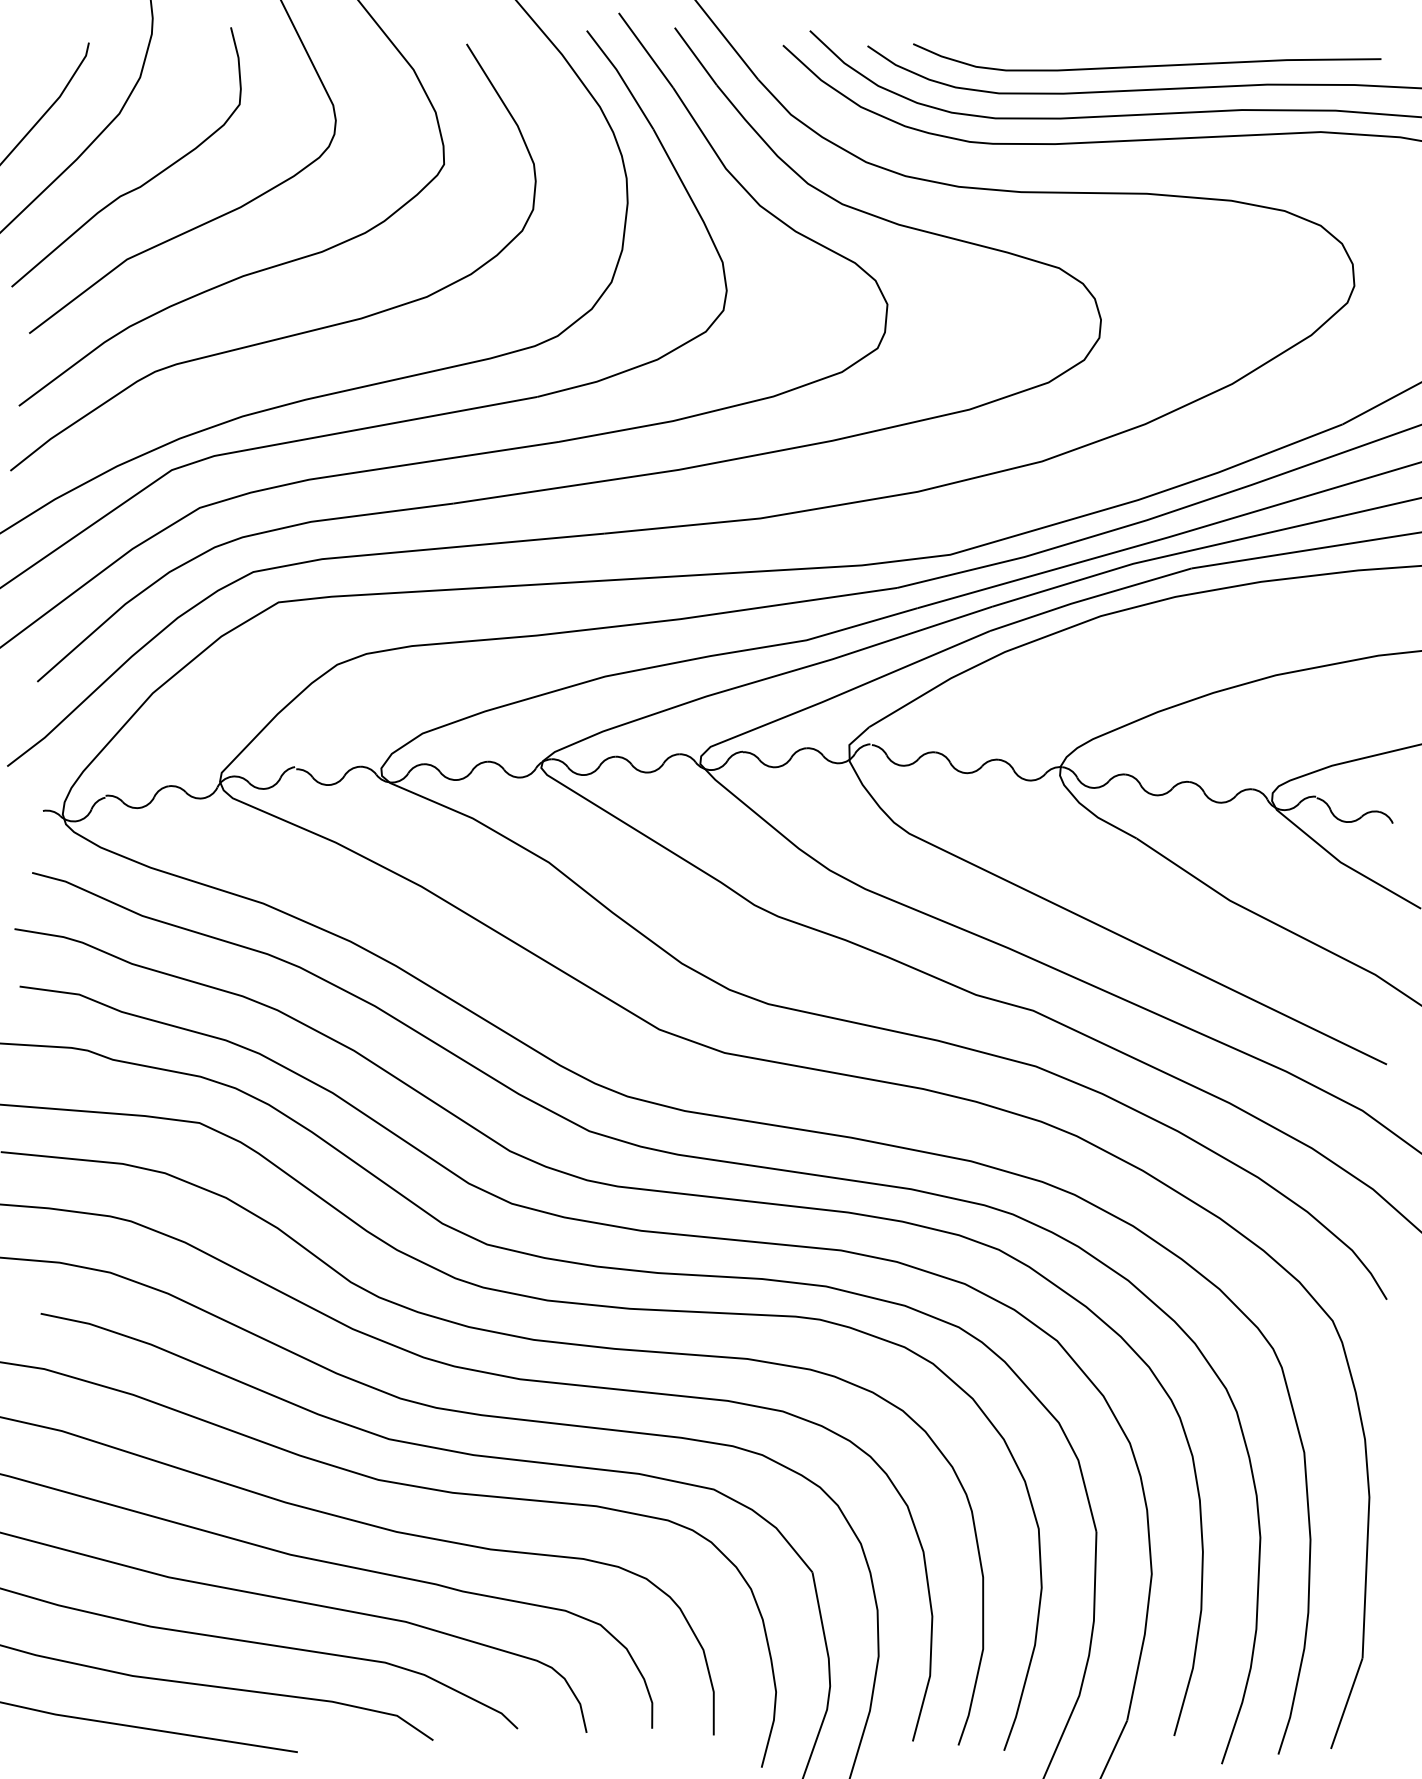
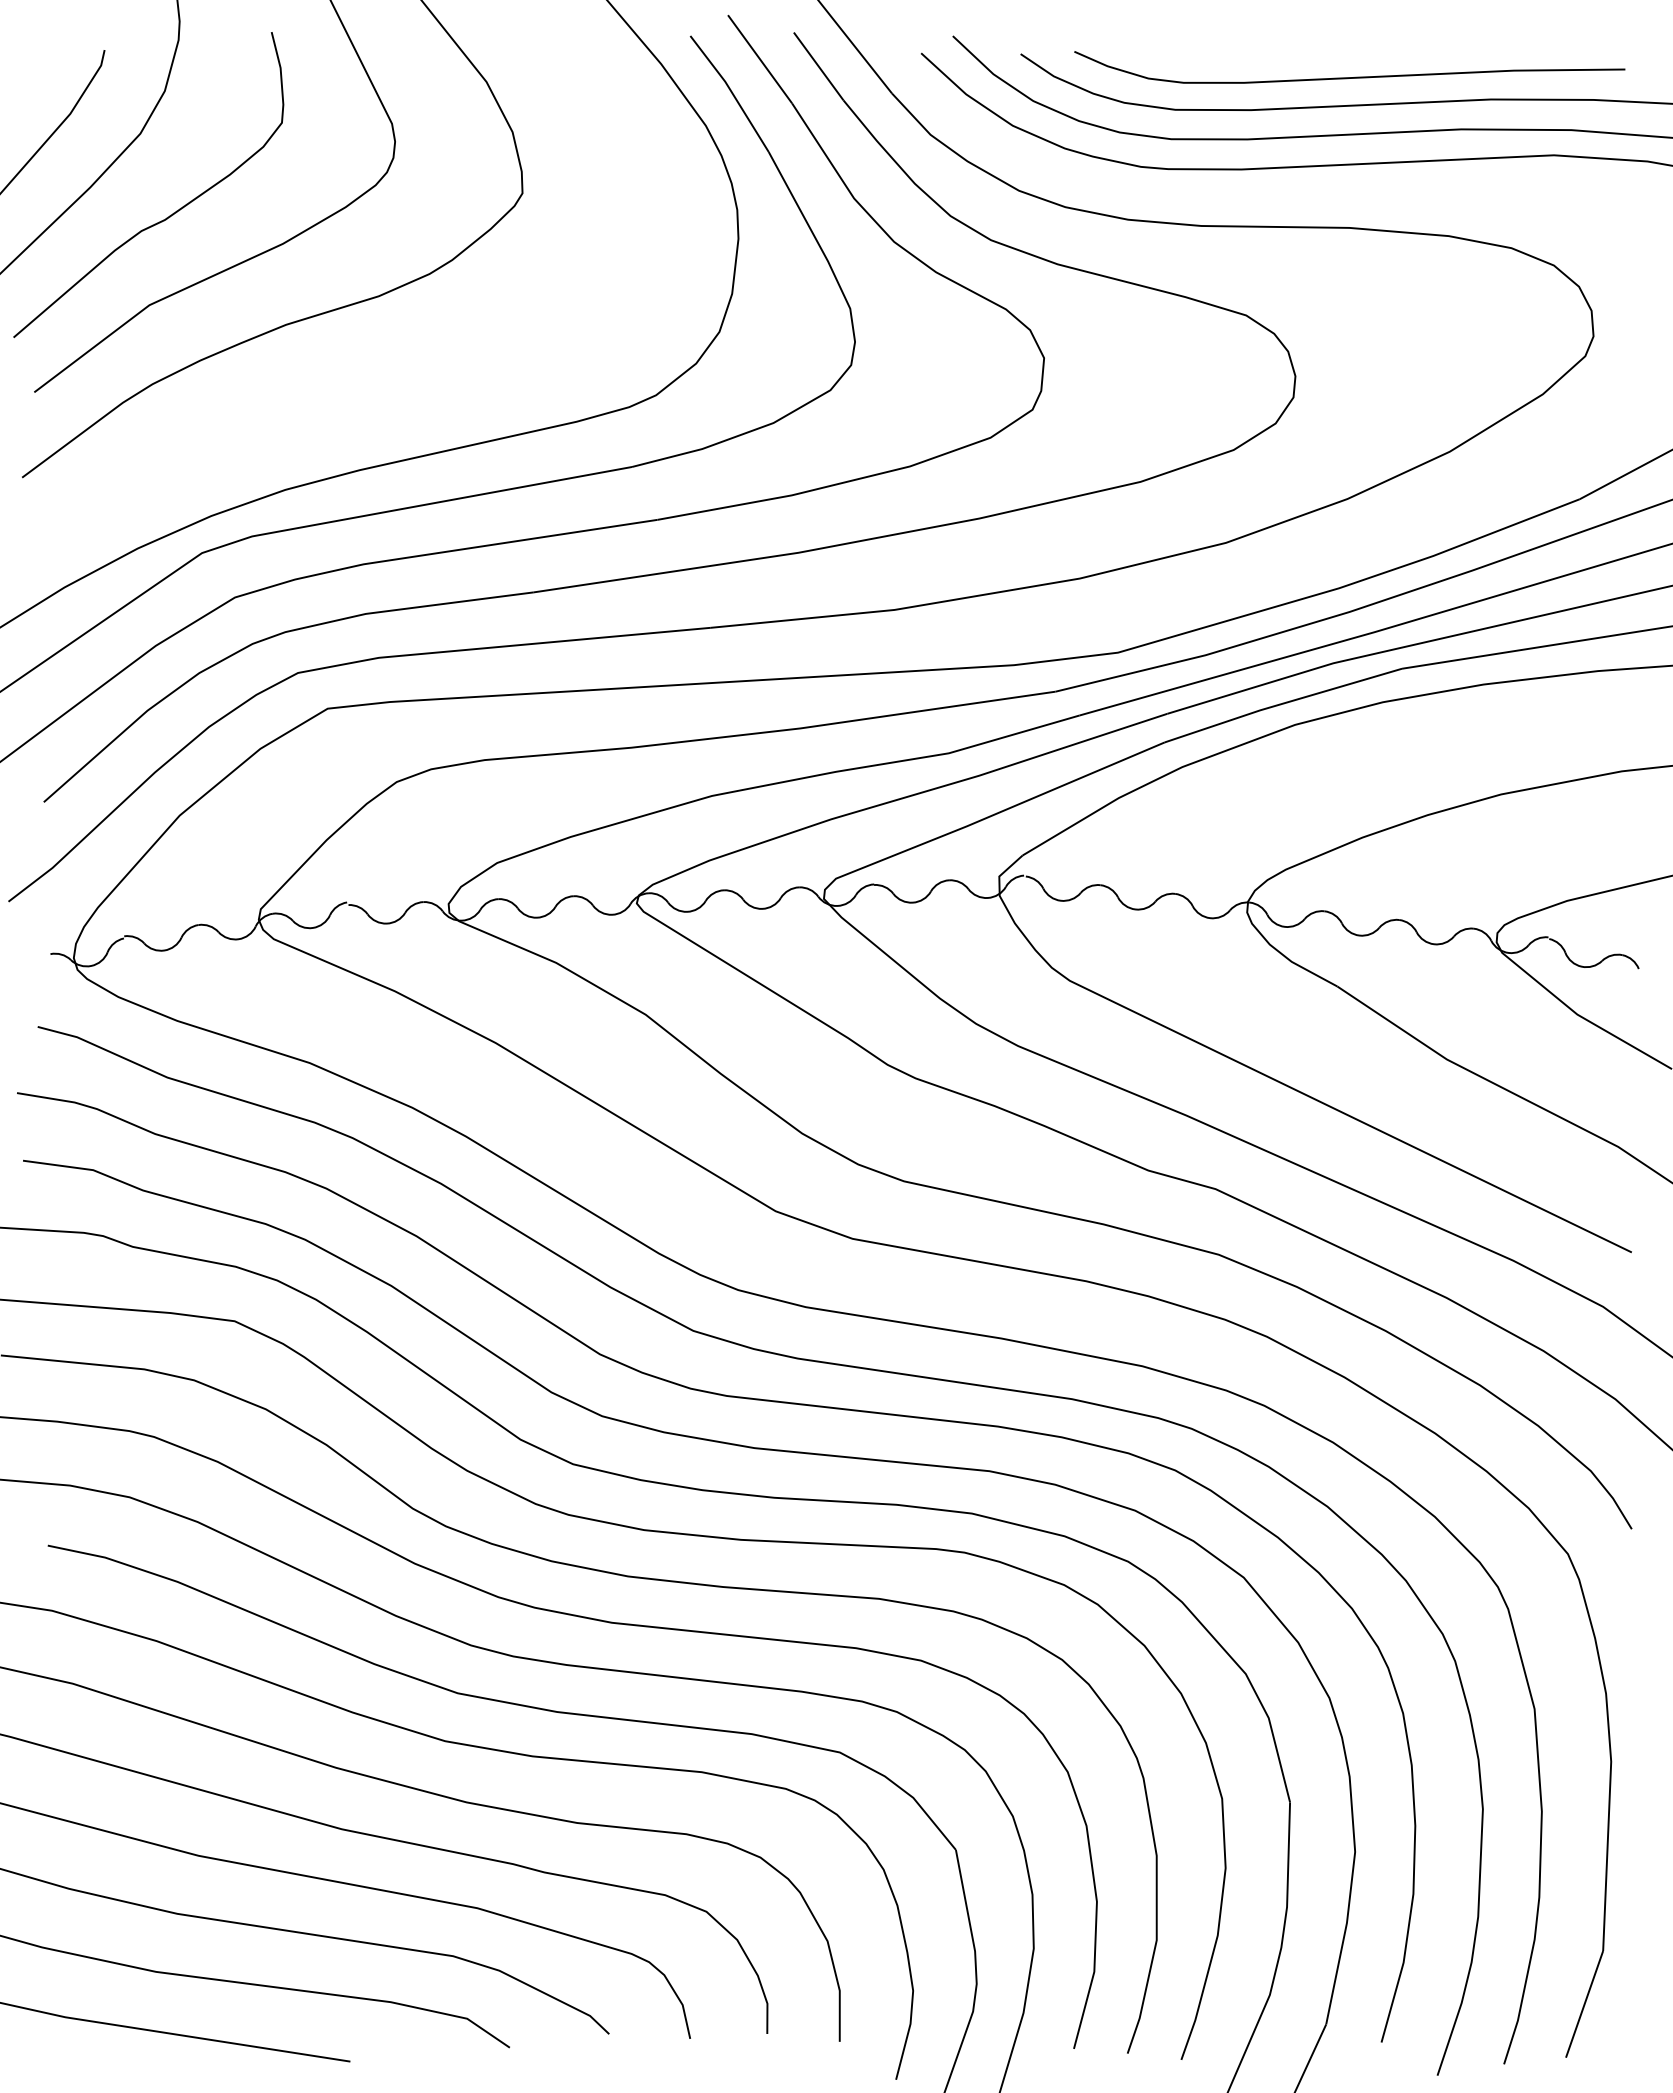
curve: (292, 334) -> (344, 393), removed

